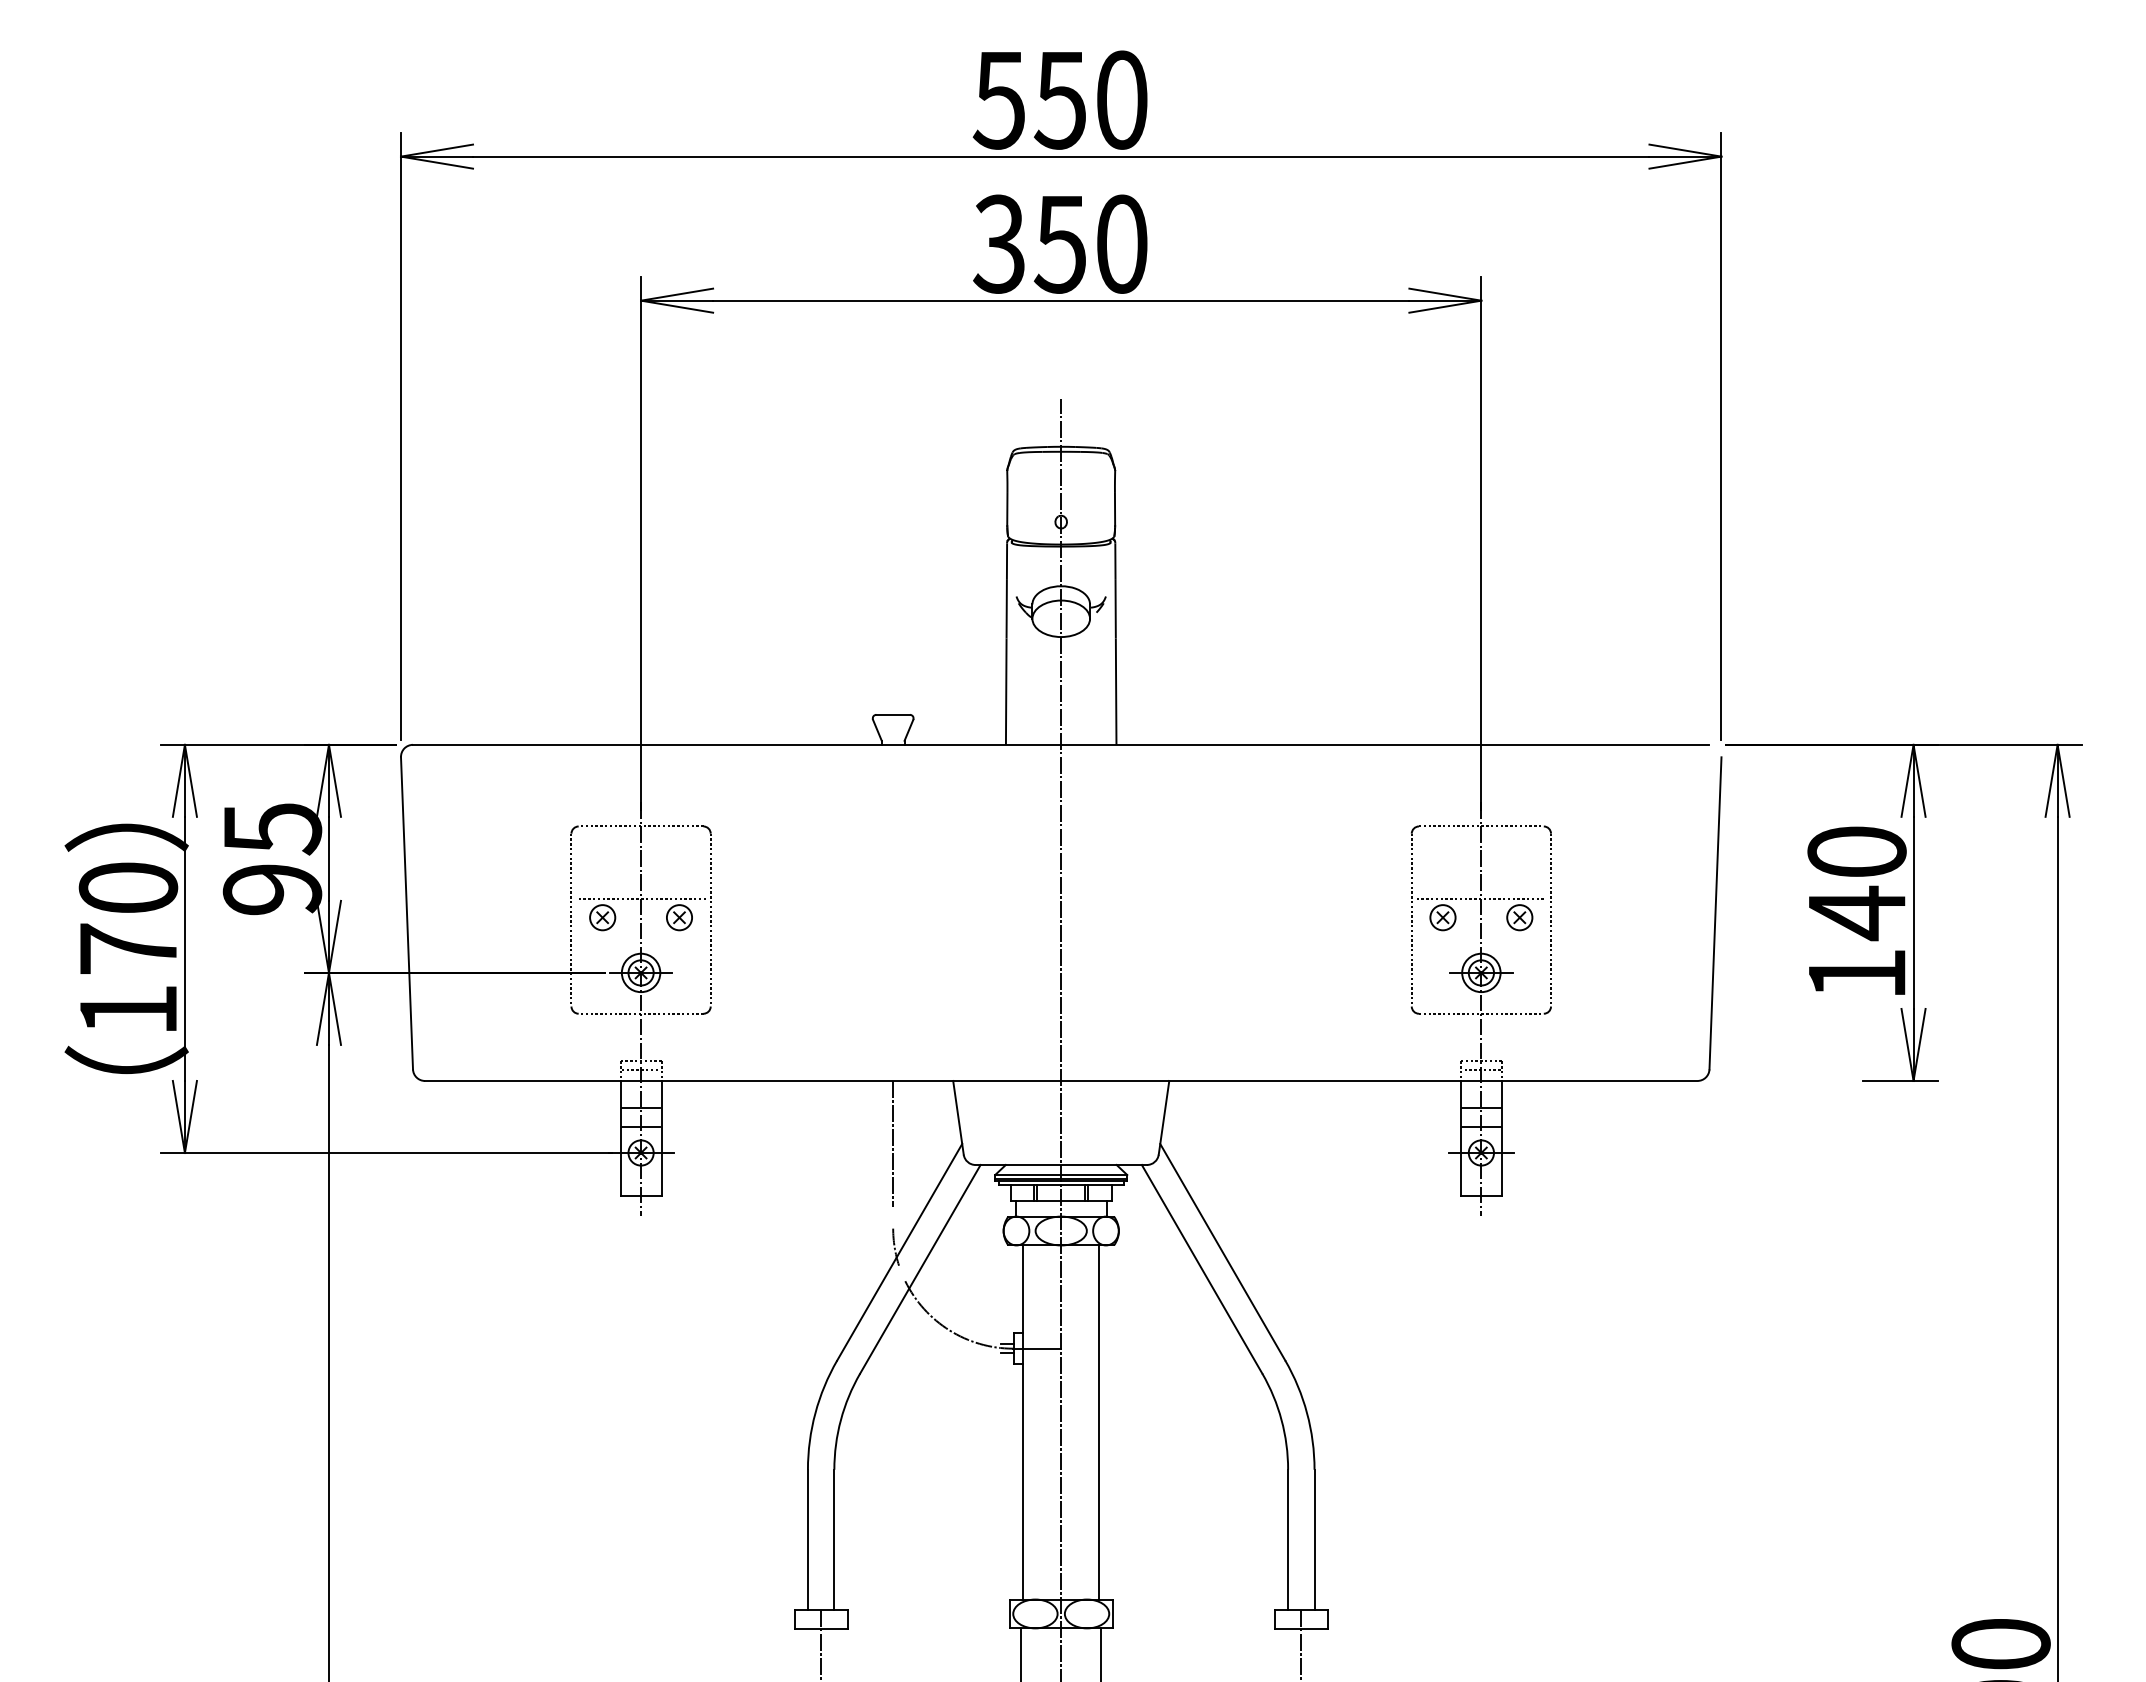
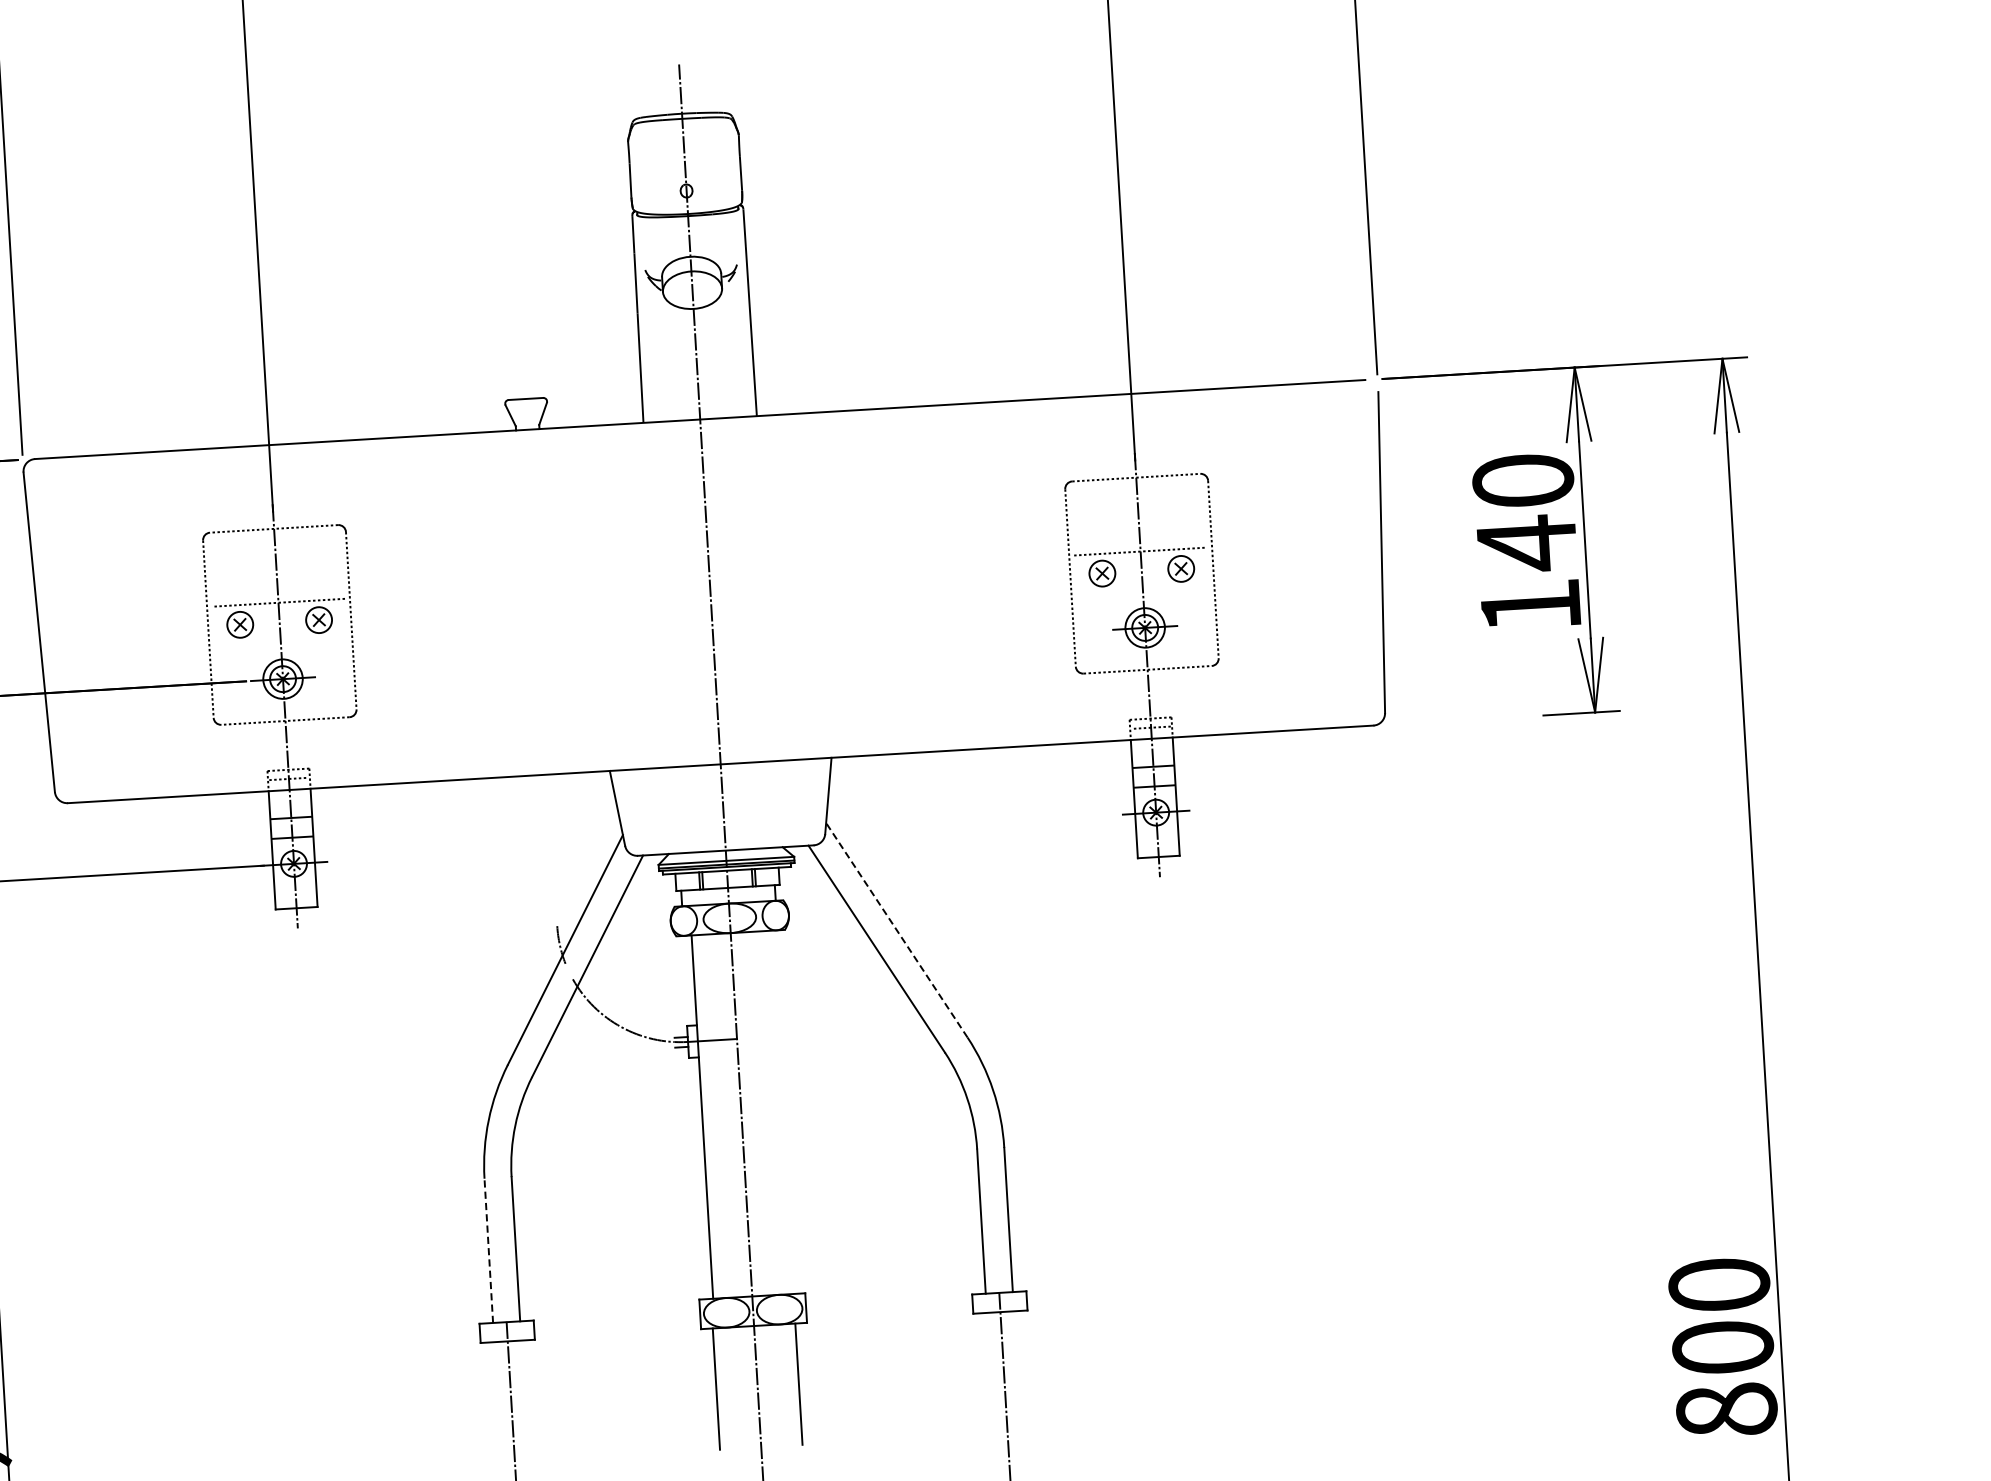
line: (893, 1143) -> (552, 838), removed
line: (1222, 1252) -> (896, 930), solid -> dashed
line: (1099, 1422) -> (780, 1112), removed
line: (807, 1539) -> (488, 1250), solid -> dashed

